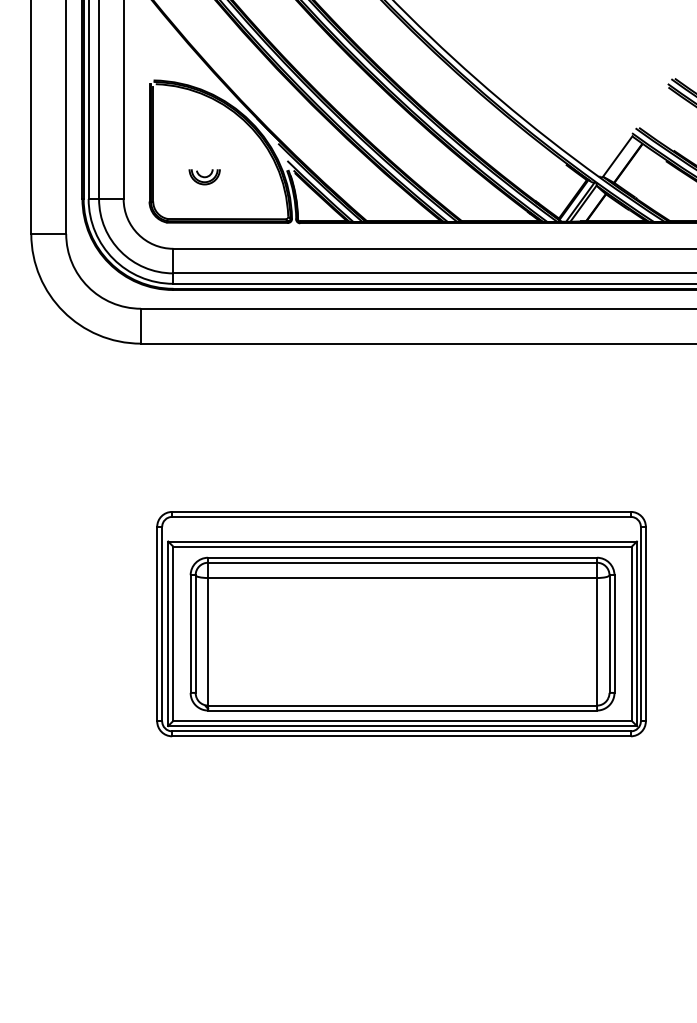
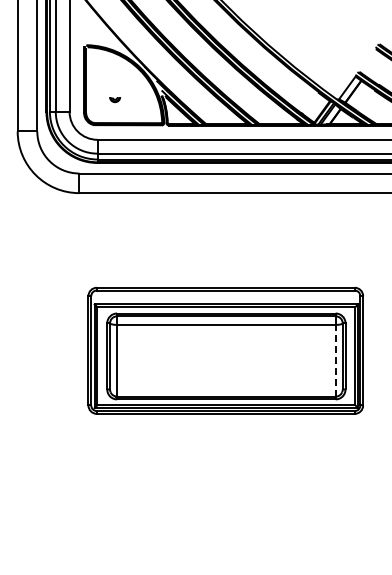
part: (203, 177) -> (114, 99), size x0.6
line: (596, 641) -> (335, 360), solid -> dashed

